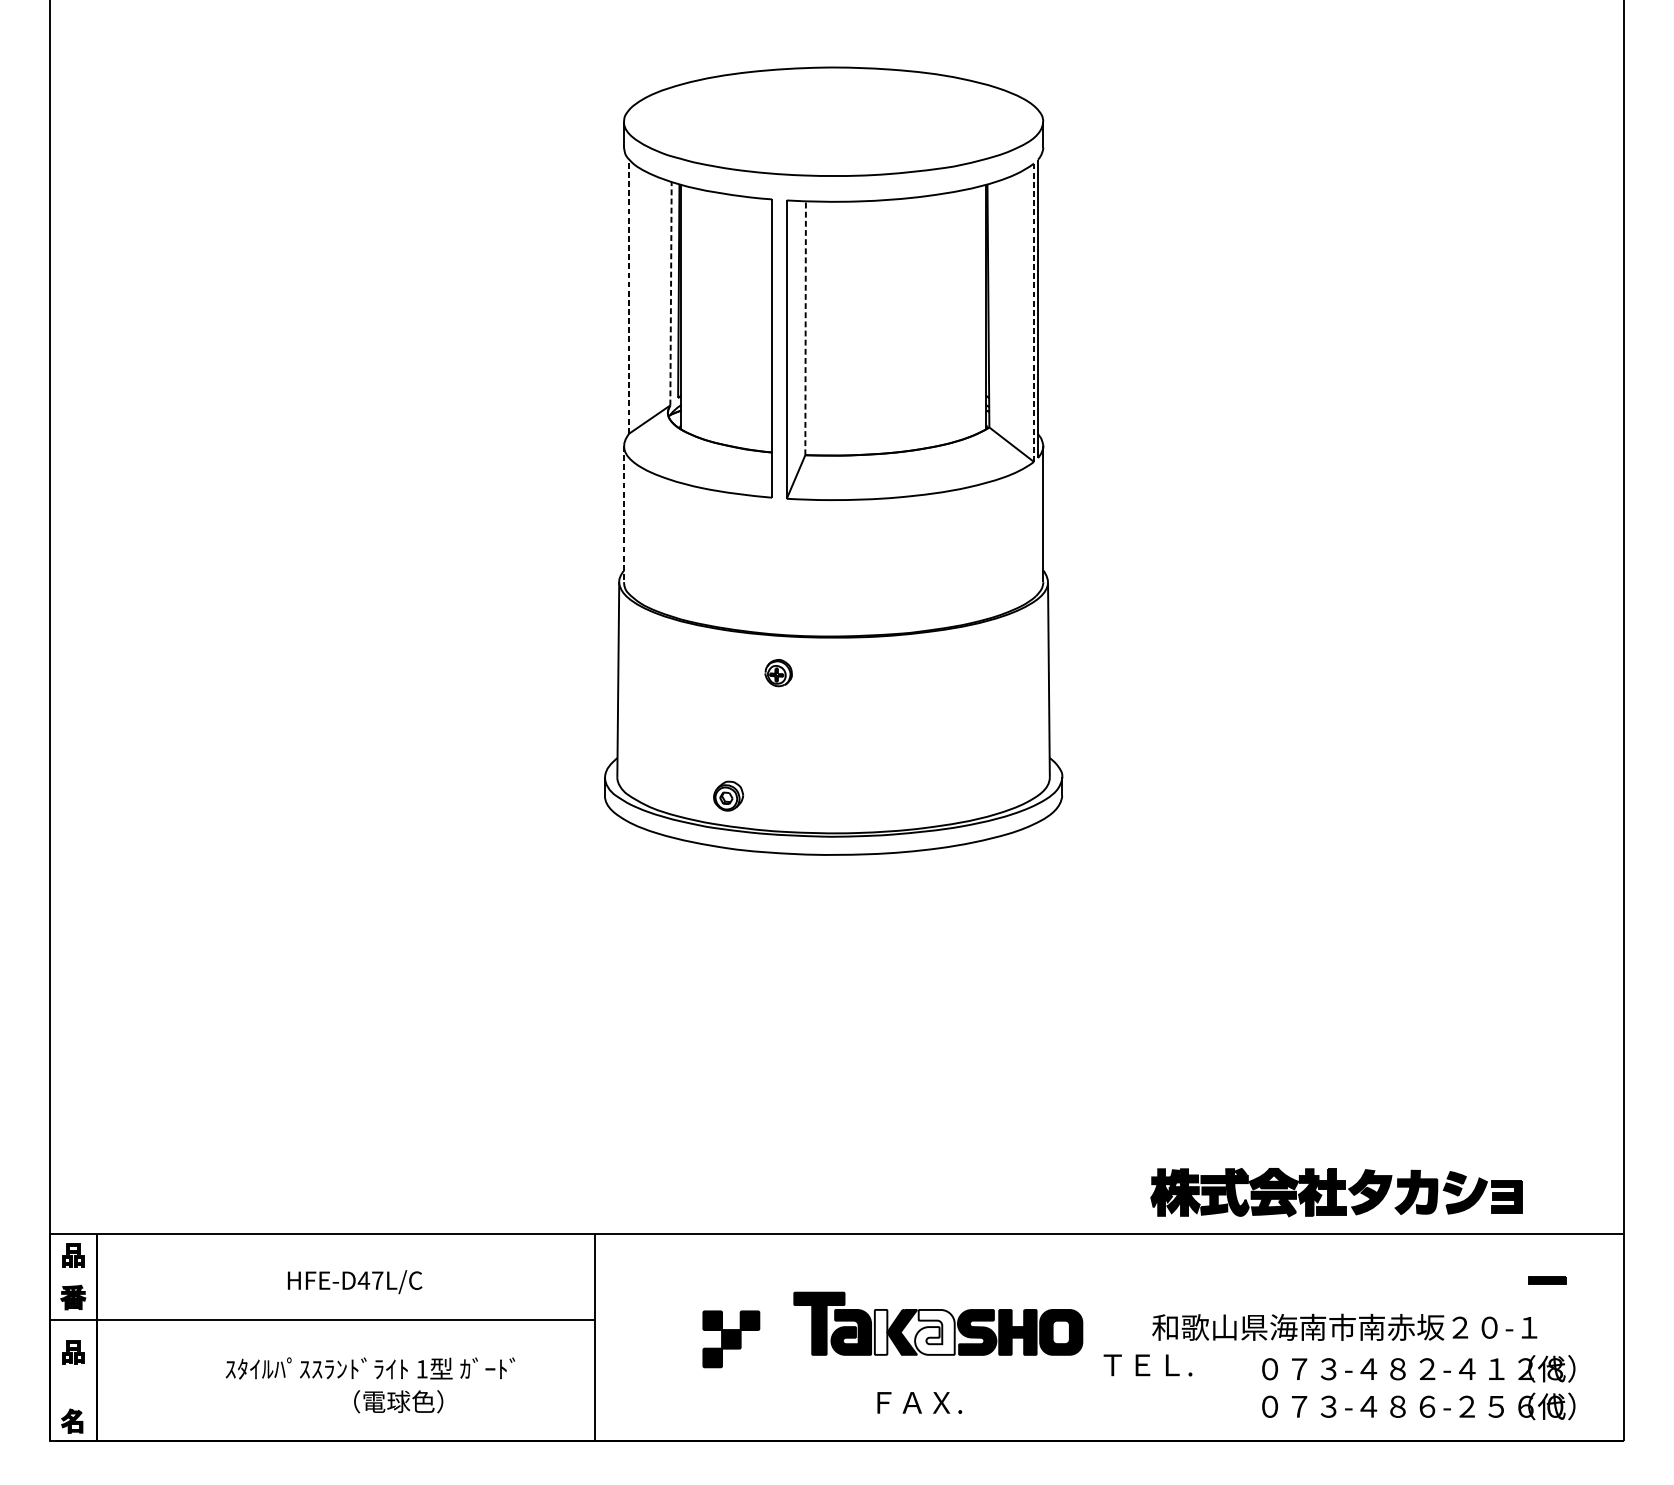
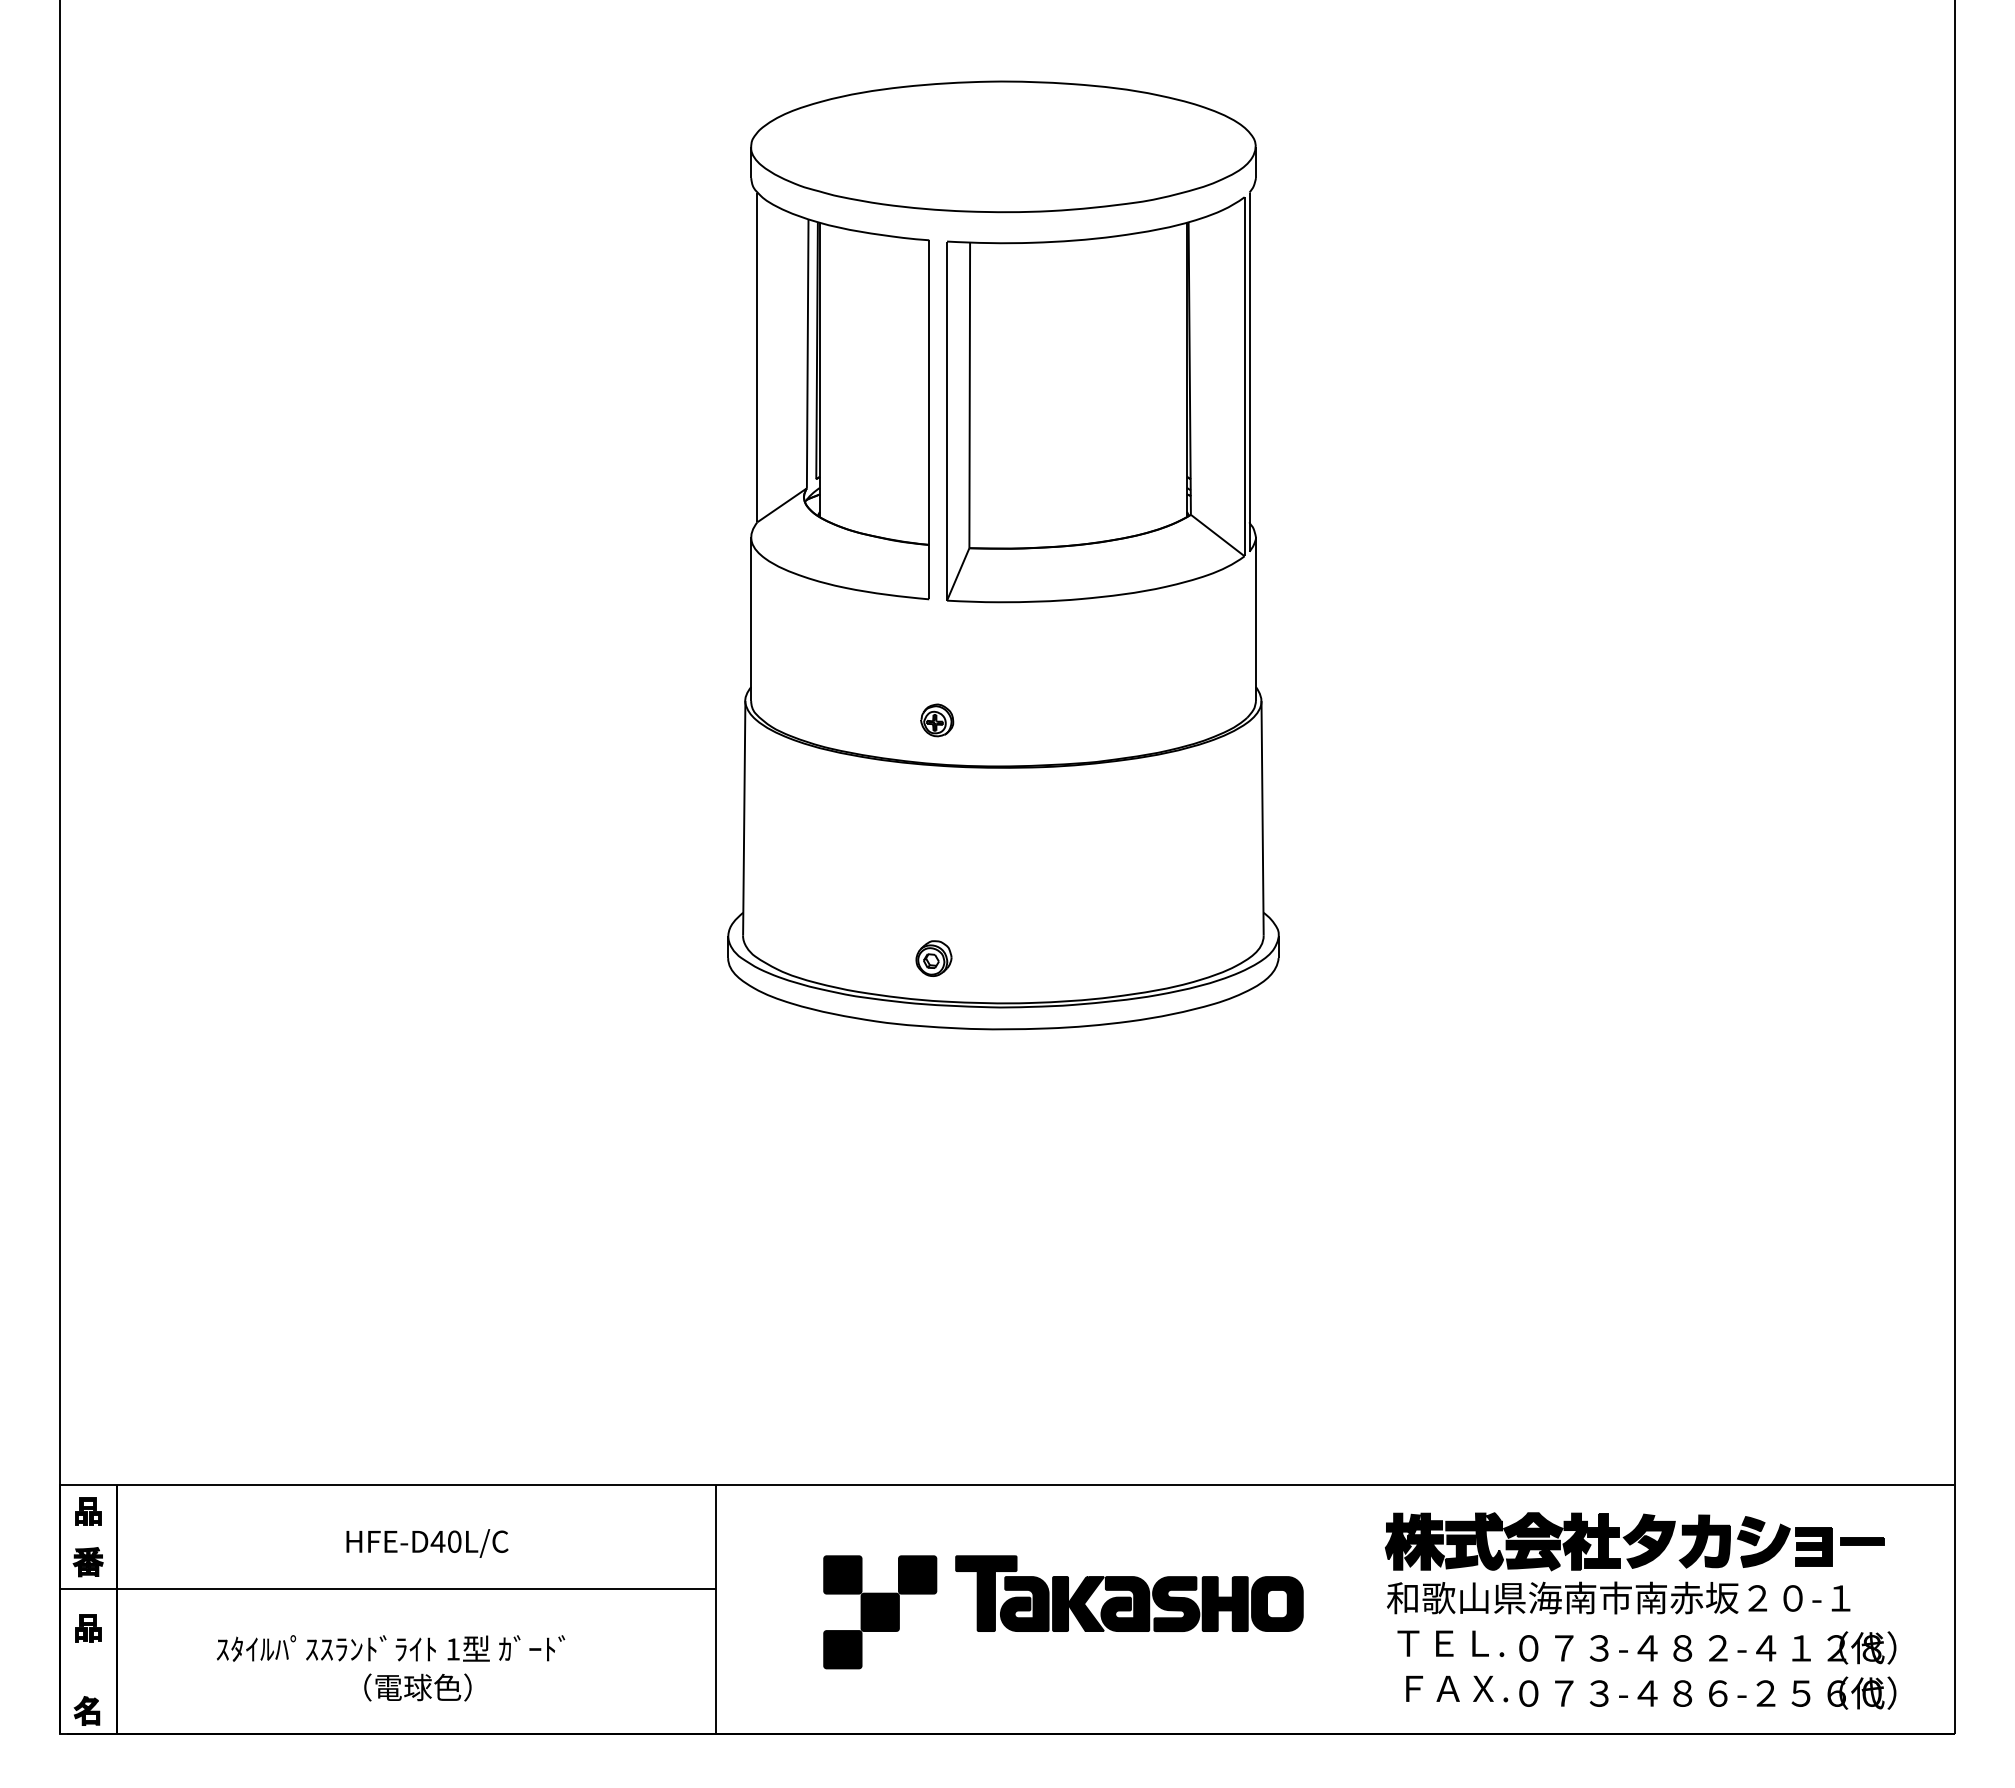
line: (670, 293) -> (807, 353), dashed -> solid
line: (629, 296) -> (757, 357), dashed -> solid
line: (1033, 312) -> (1244, 376), dashed -> solid
line: (805, 328) -> (969, 395), dashed -> solid
line: (624, 514) -> (751, 619), dashed -> solid
part: (778, 673) -> (937, 720), moved
part: (728, 796) -> (933, 958), moved
part: (1336, 1192) -> (1608, 1541), moved
text: (377, 1280) -> (454, 1541), HFE-D47L/C -> HFE-D40L/C
fill: (881, 1331) -> (1060, 1603), added
fill: (935, 1332) -> (1125, 1604), added
part: (731, 1339) -> (880, 1612), size x1.67
text: (1147, 1365) -> (1450, 1643), moved
text: (370, 1368) -> (390, 1648), moved
text: (398, 1401) -> (417, 1687), moved
text: (920, 1402) -> (1457, 1688), moved

